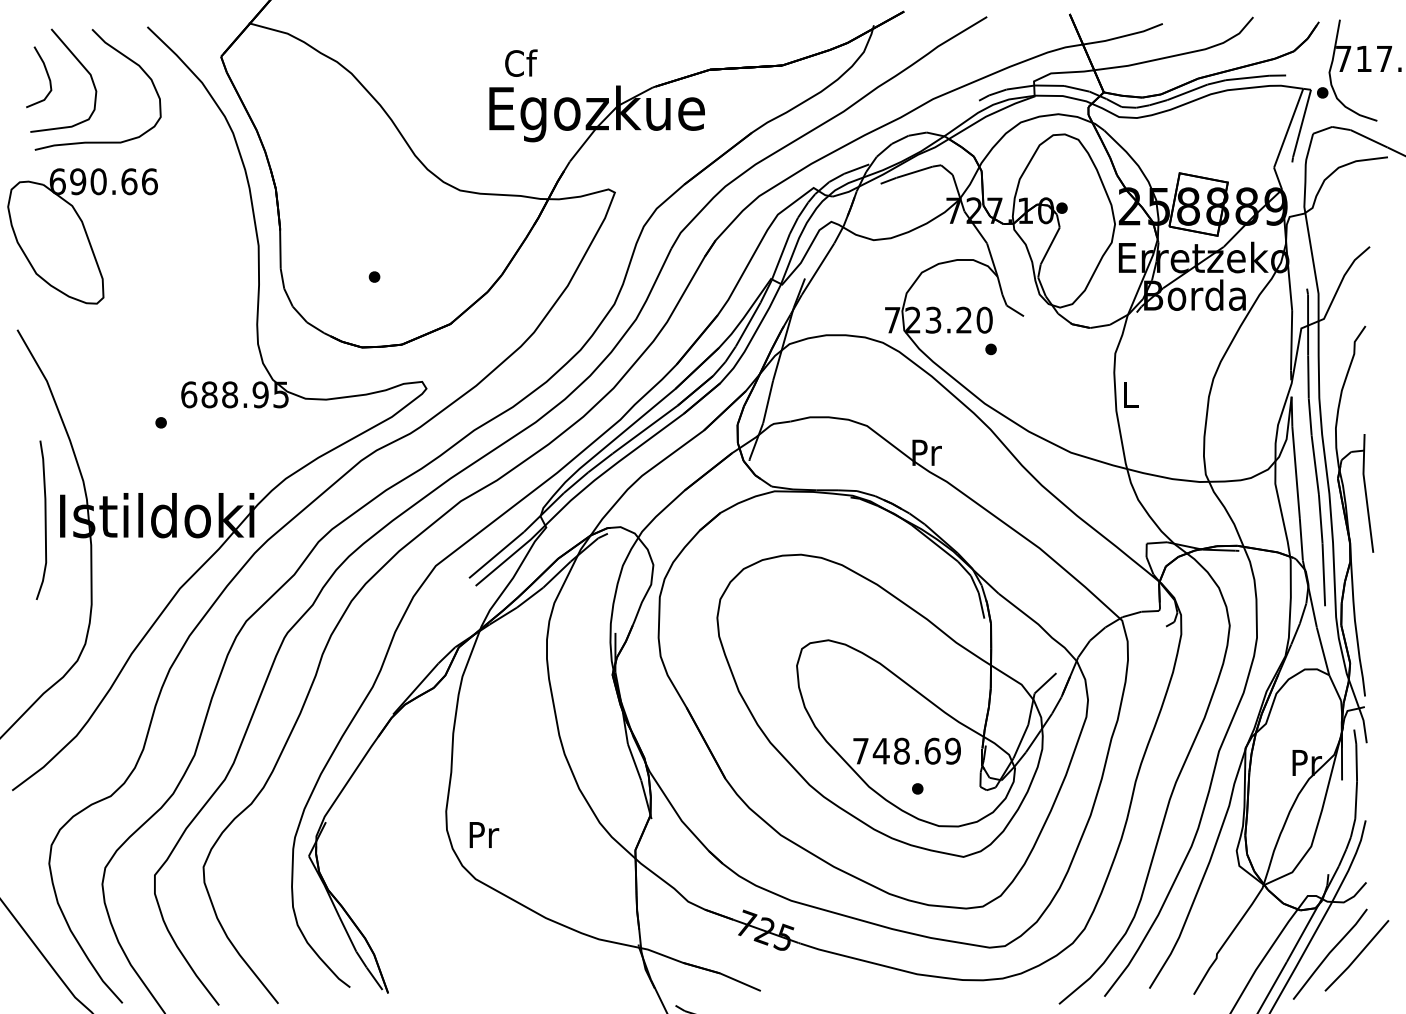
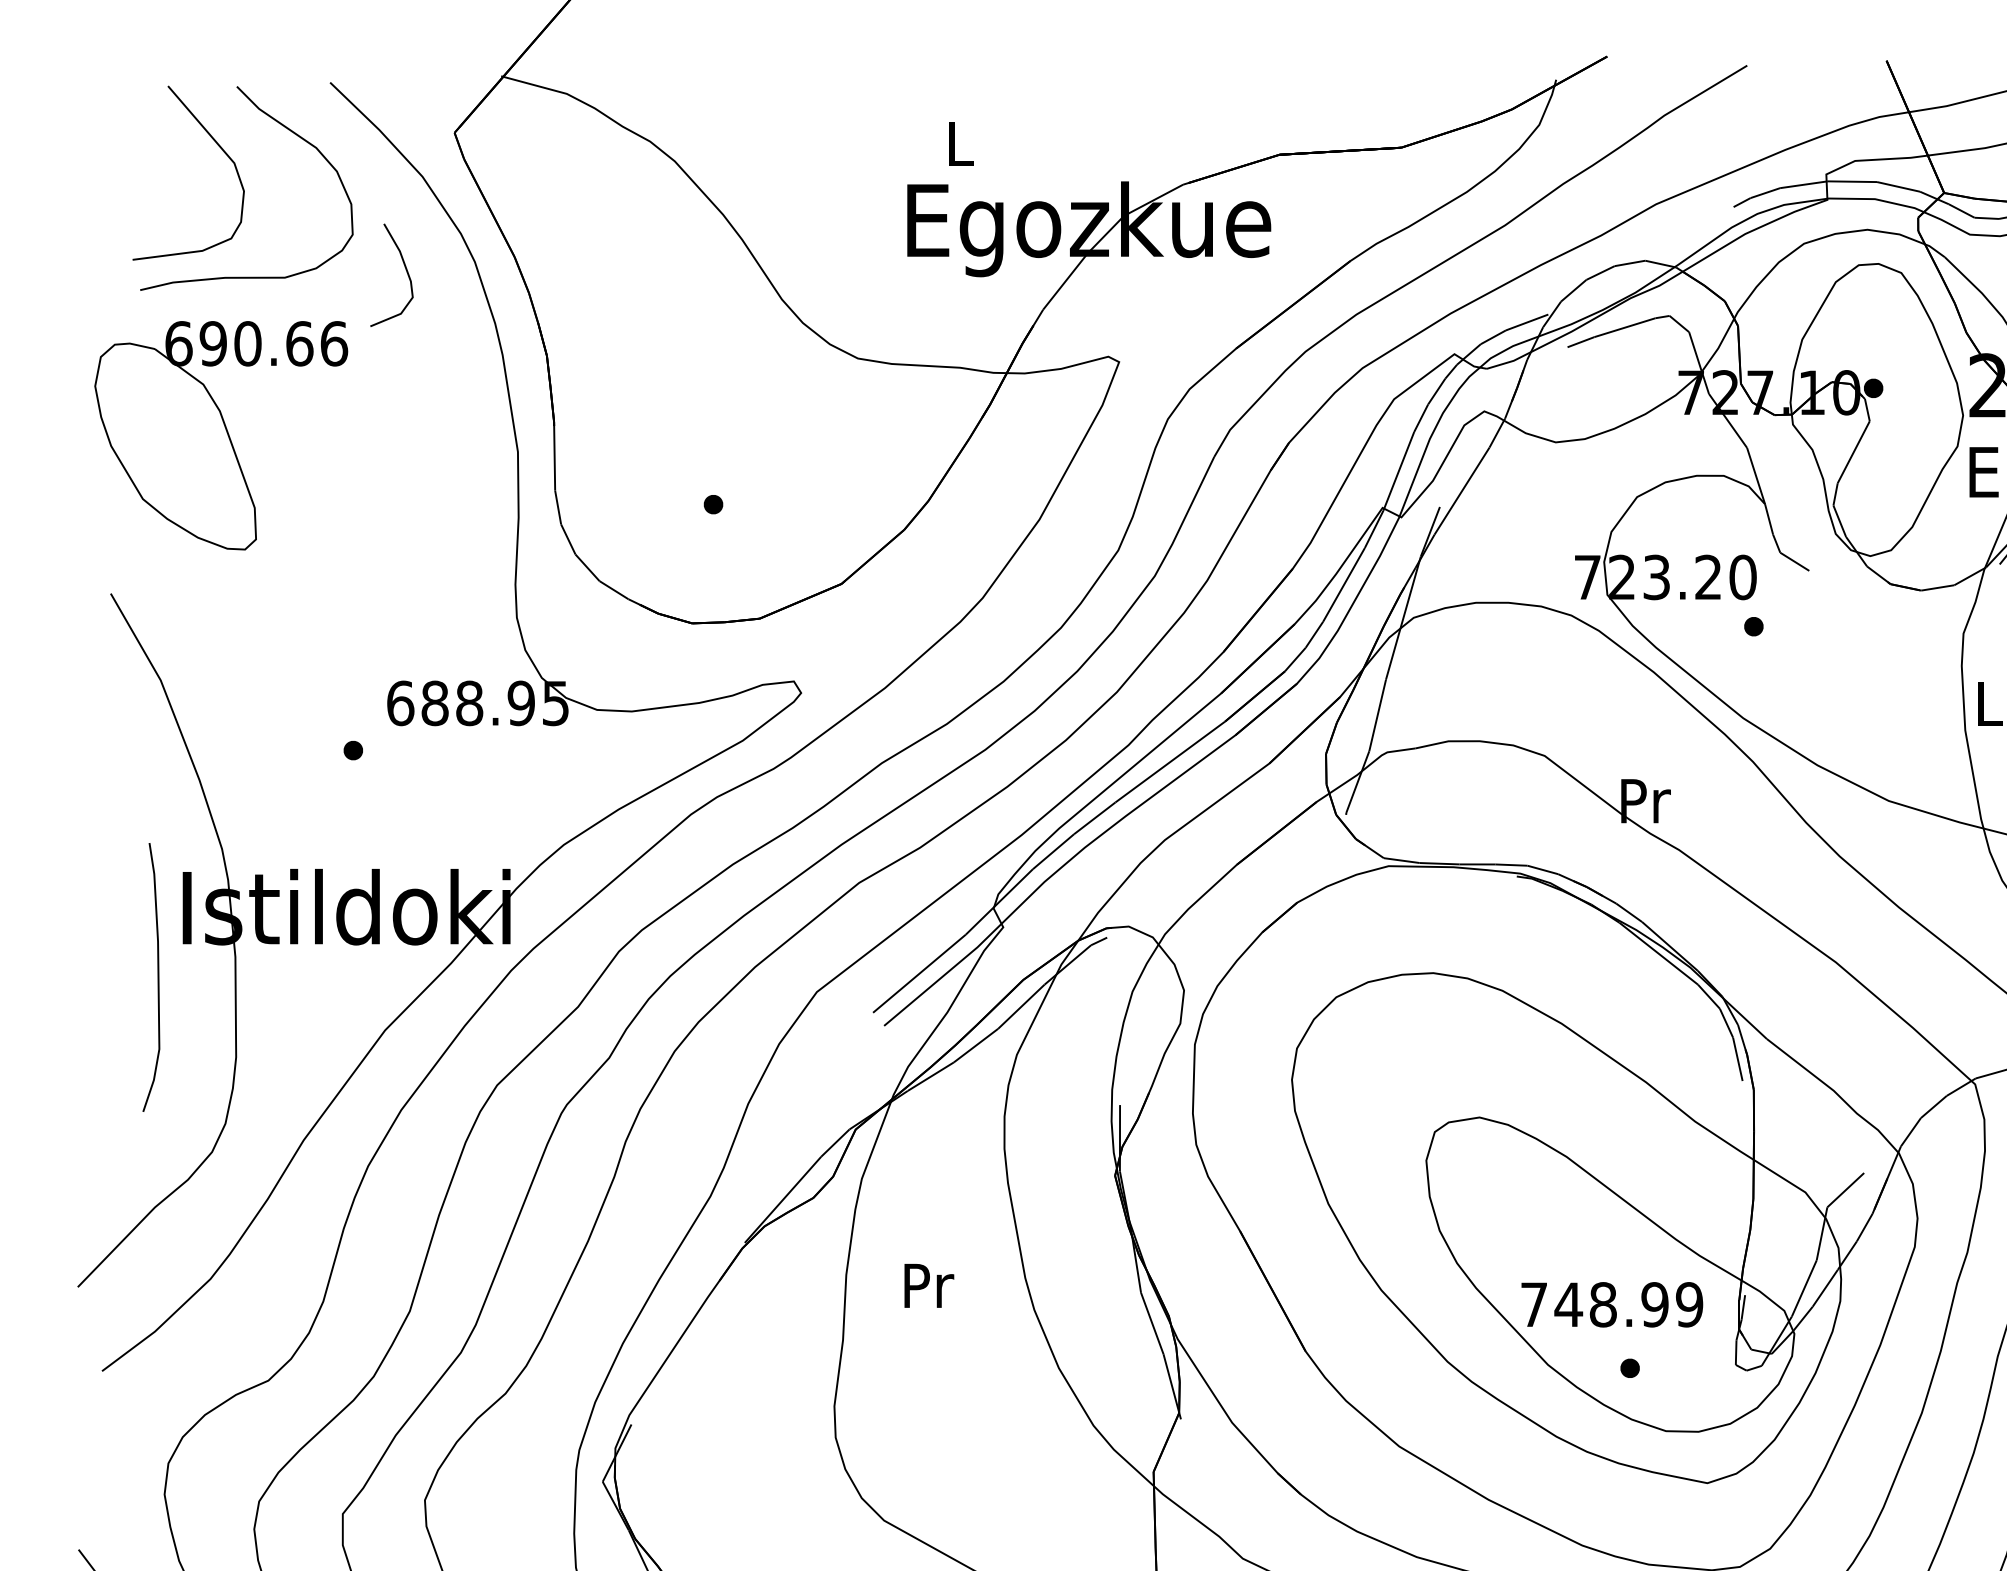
text: (521, 62) -> (961, 142), Cf -> L
curve: (46, 73) -> (404, 269), moved
curve: (44, 519) -> (156, 976), moved
text: (932, 750) -> (1655, 1303), 748.69 -> 748.99
text: (484, 834) -> (929, 1284), moved

